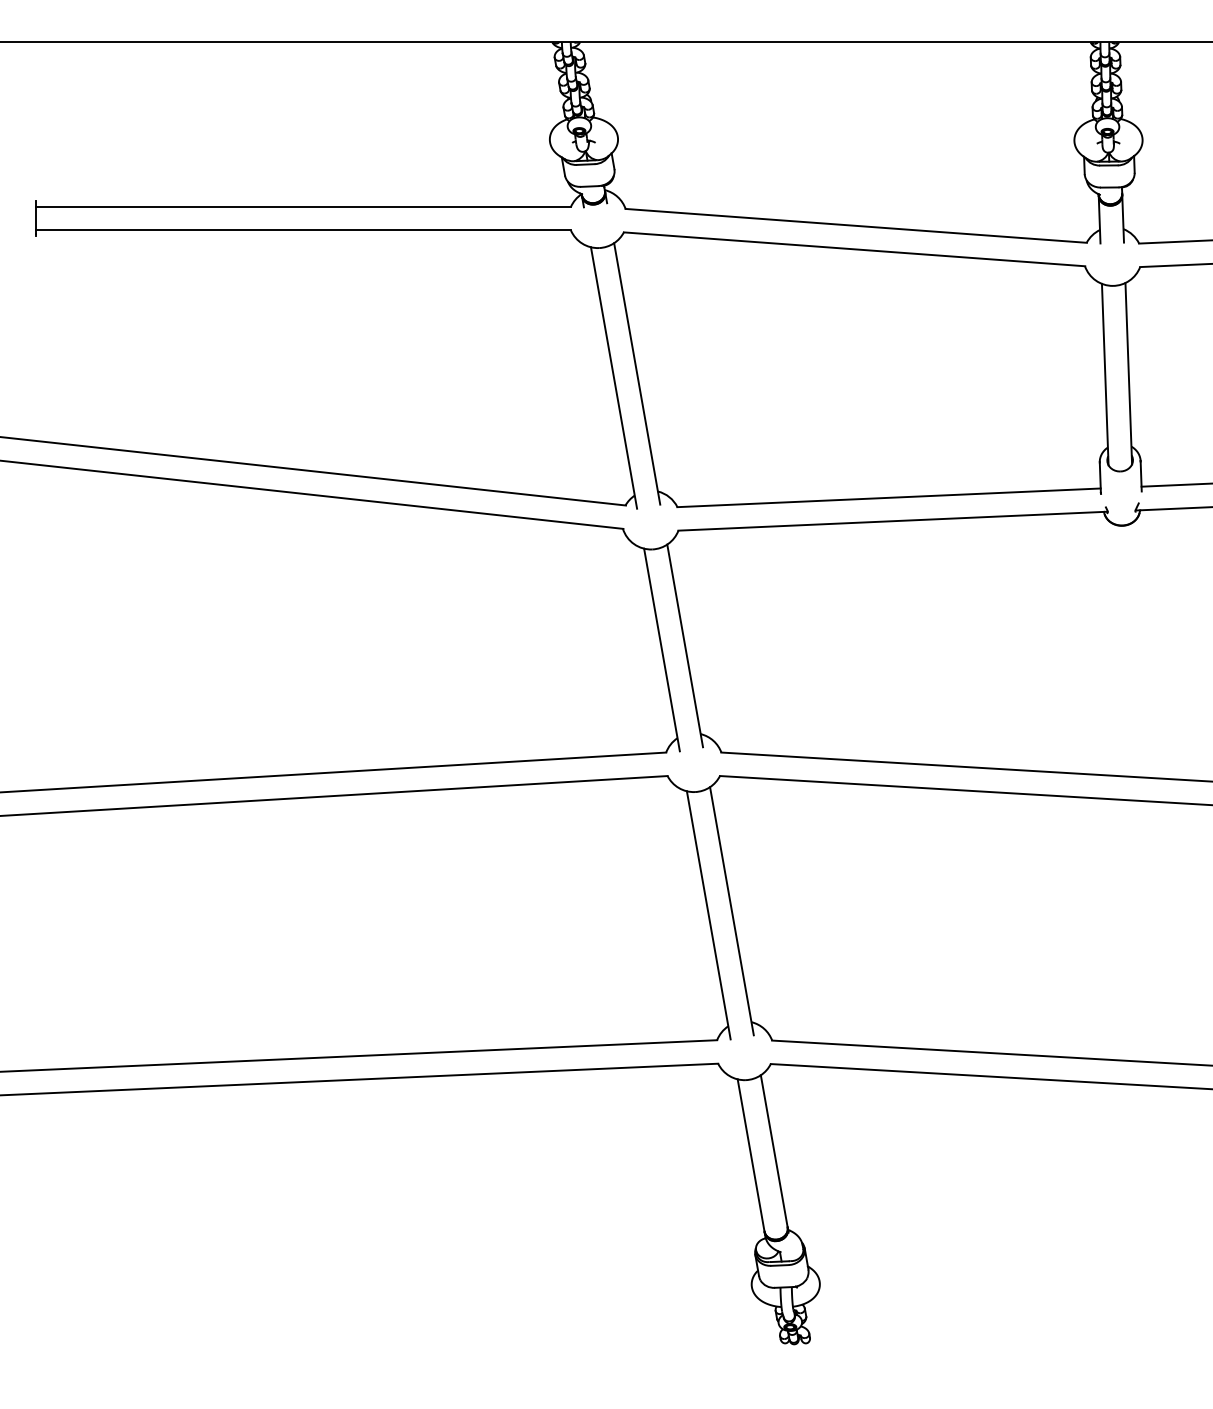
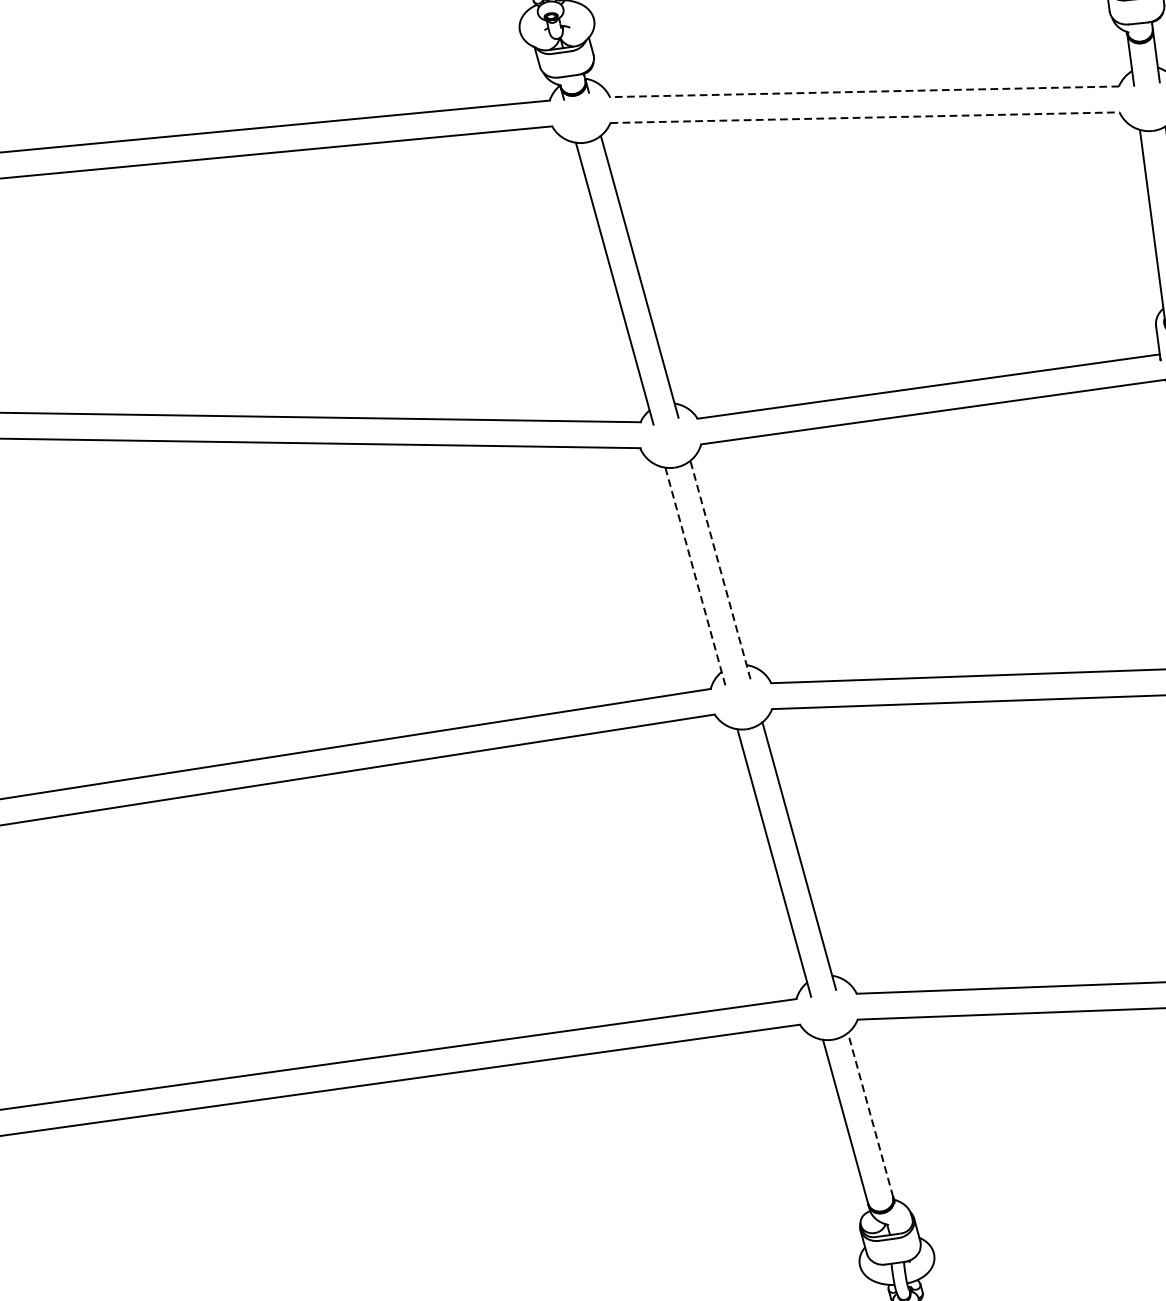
line: (855, 225) -> (863, 91), solid -> dashed
line: (855, 249) -> (866, 117), solid -> dashed
line: (685, 645) -> (720, 569), solid -> dashed
line: (662, 650) -> (696, 577), solid -> dashed
line: (774, 1150) -> (870, 1114), solid -> dashed

